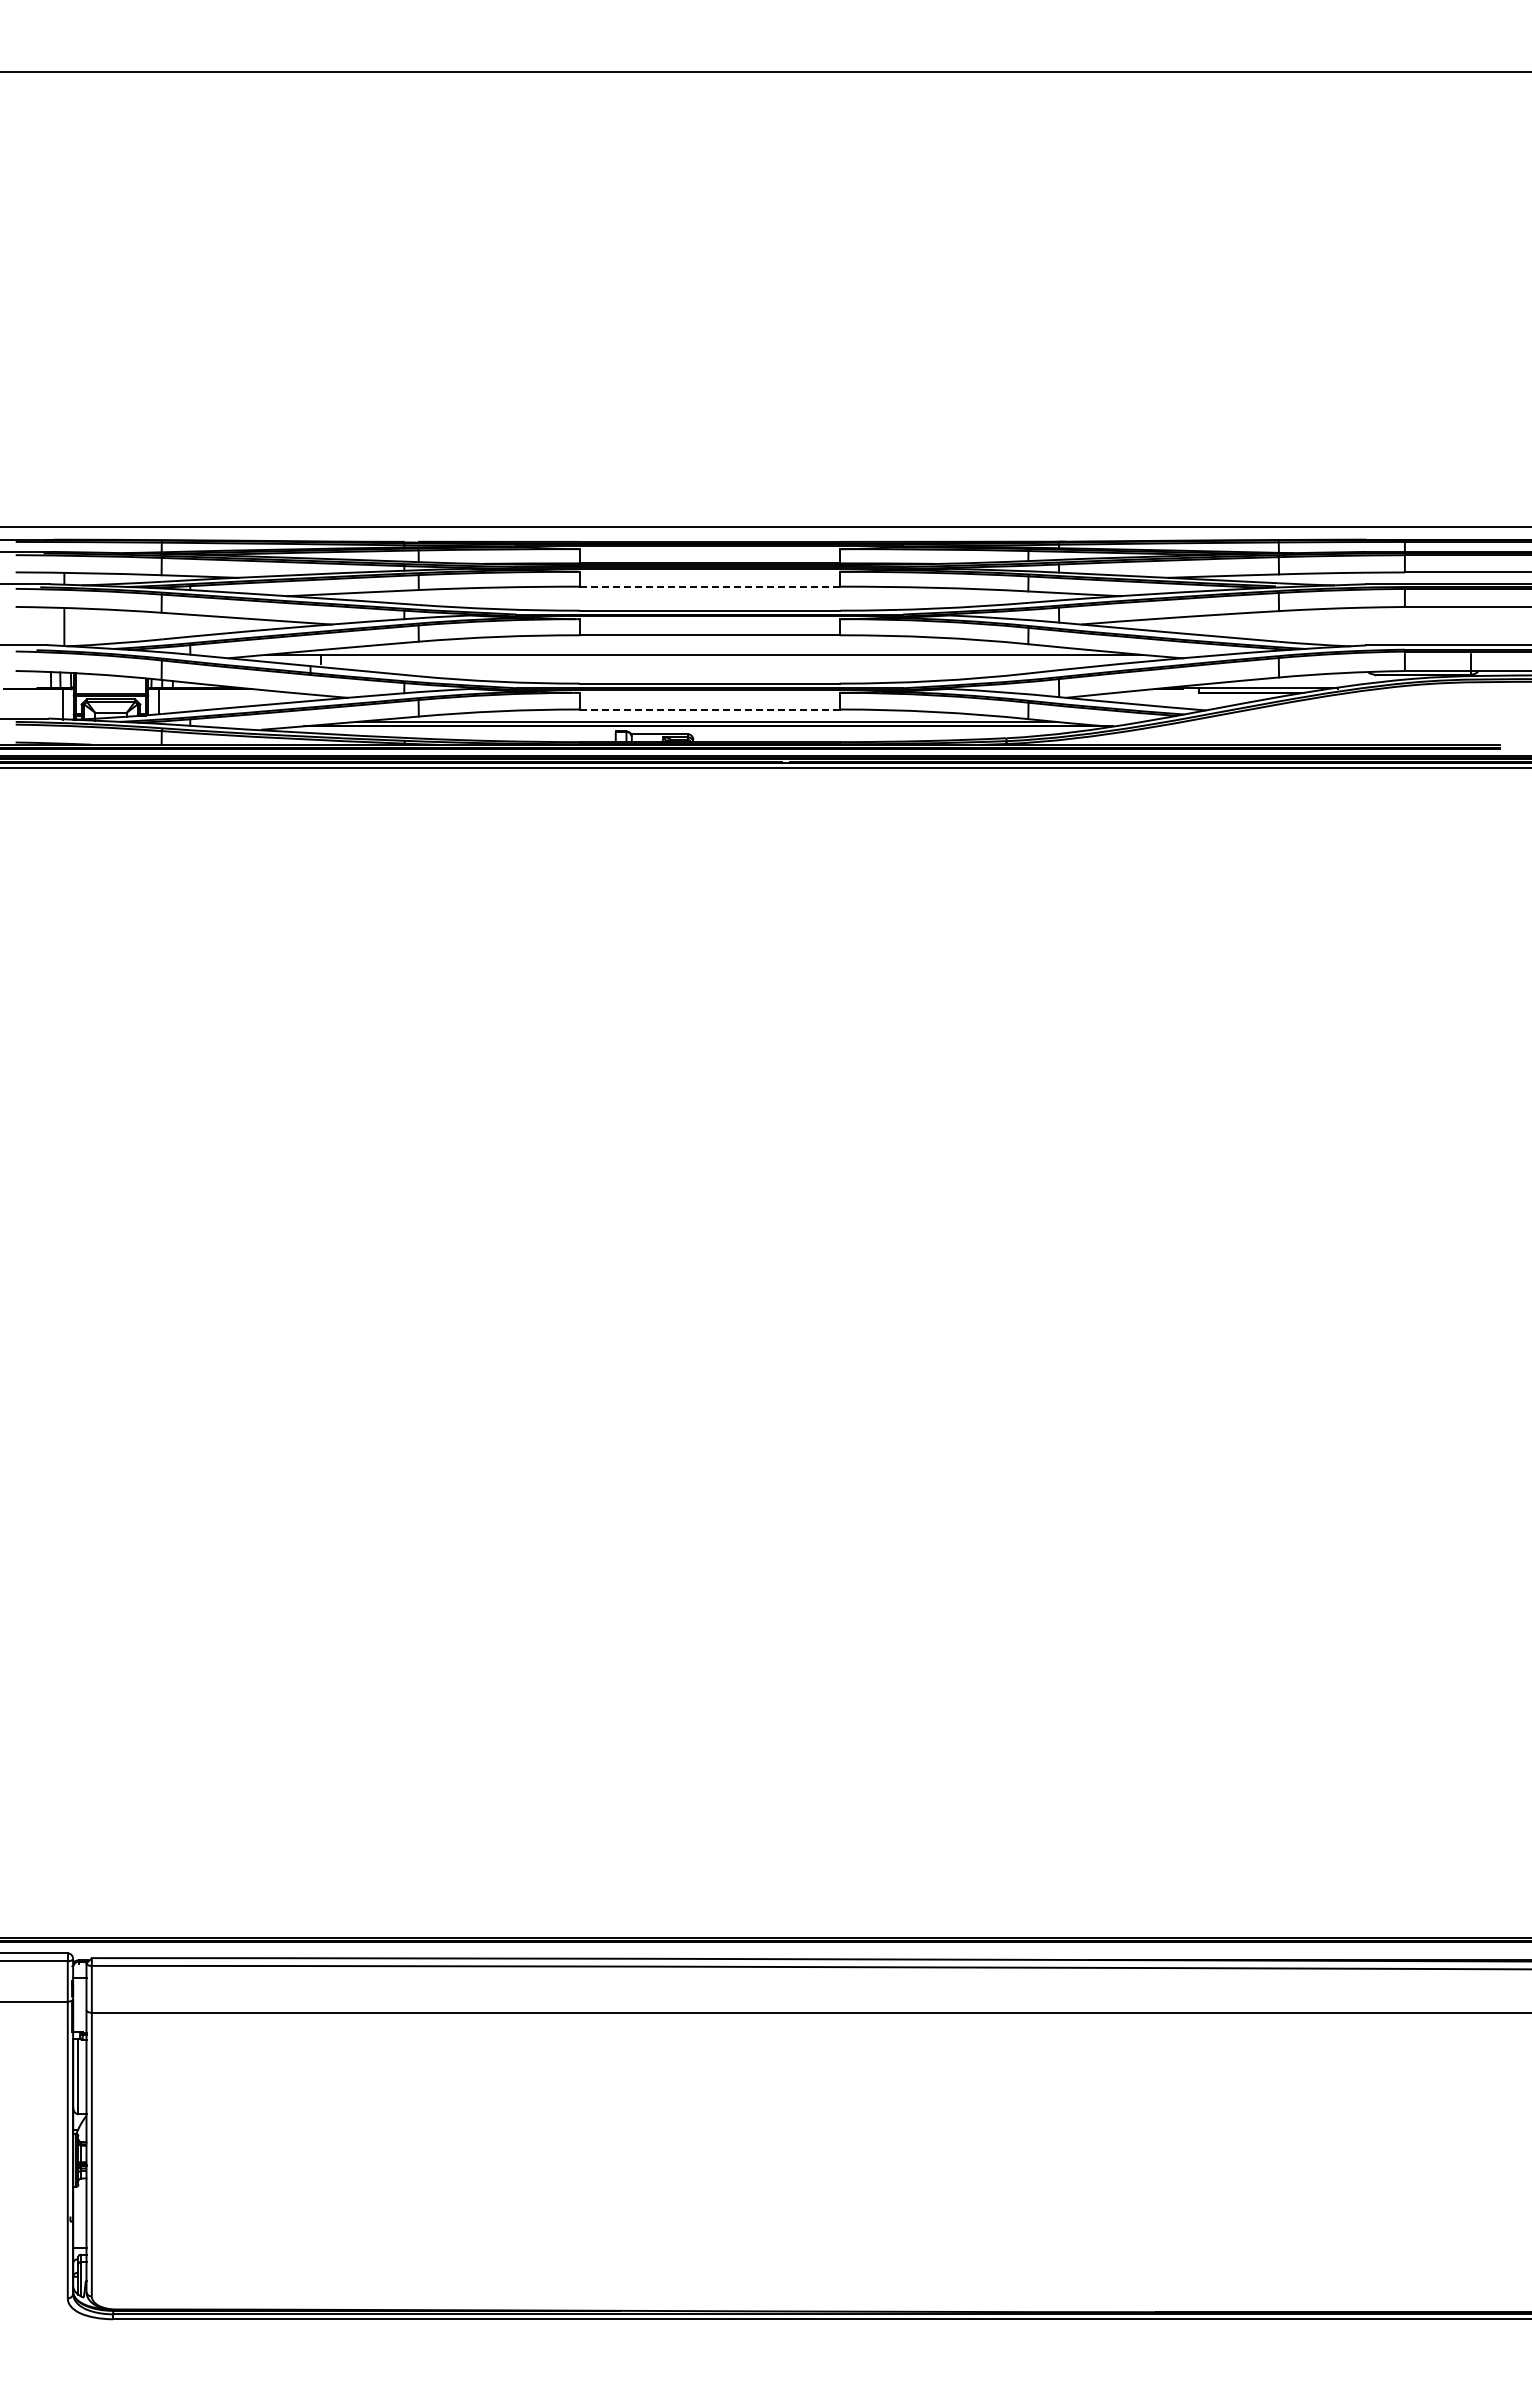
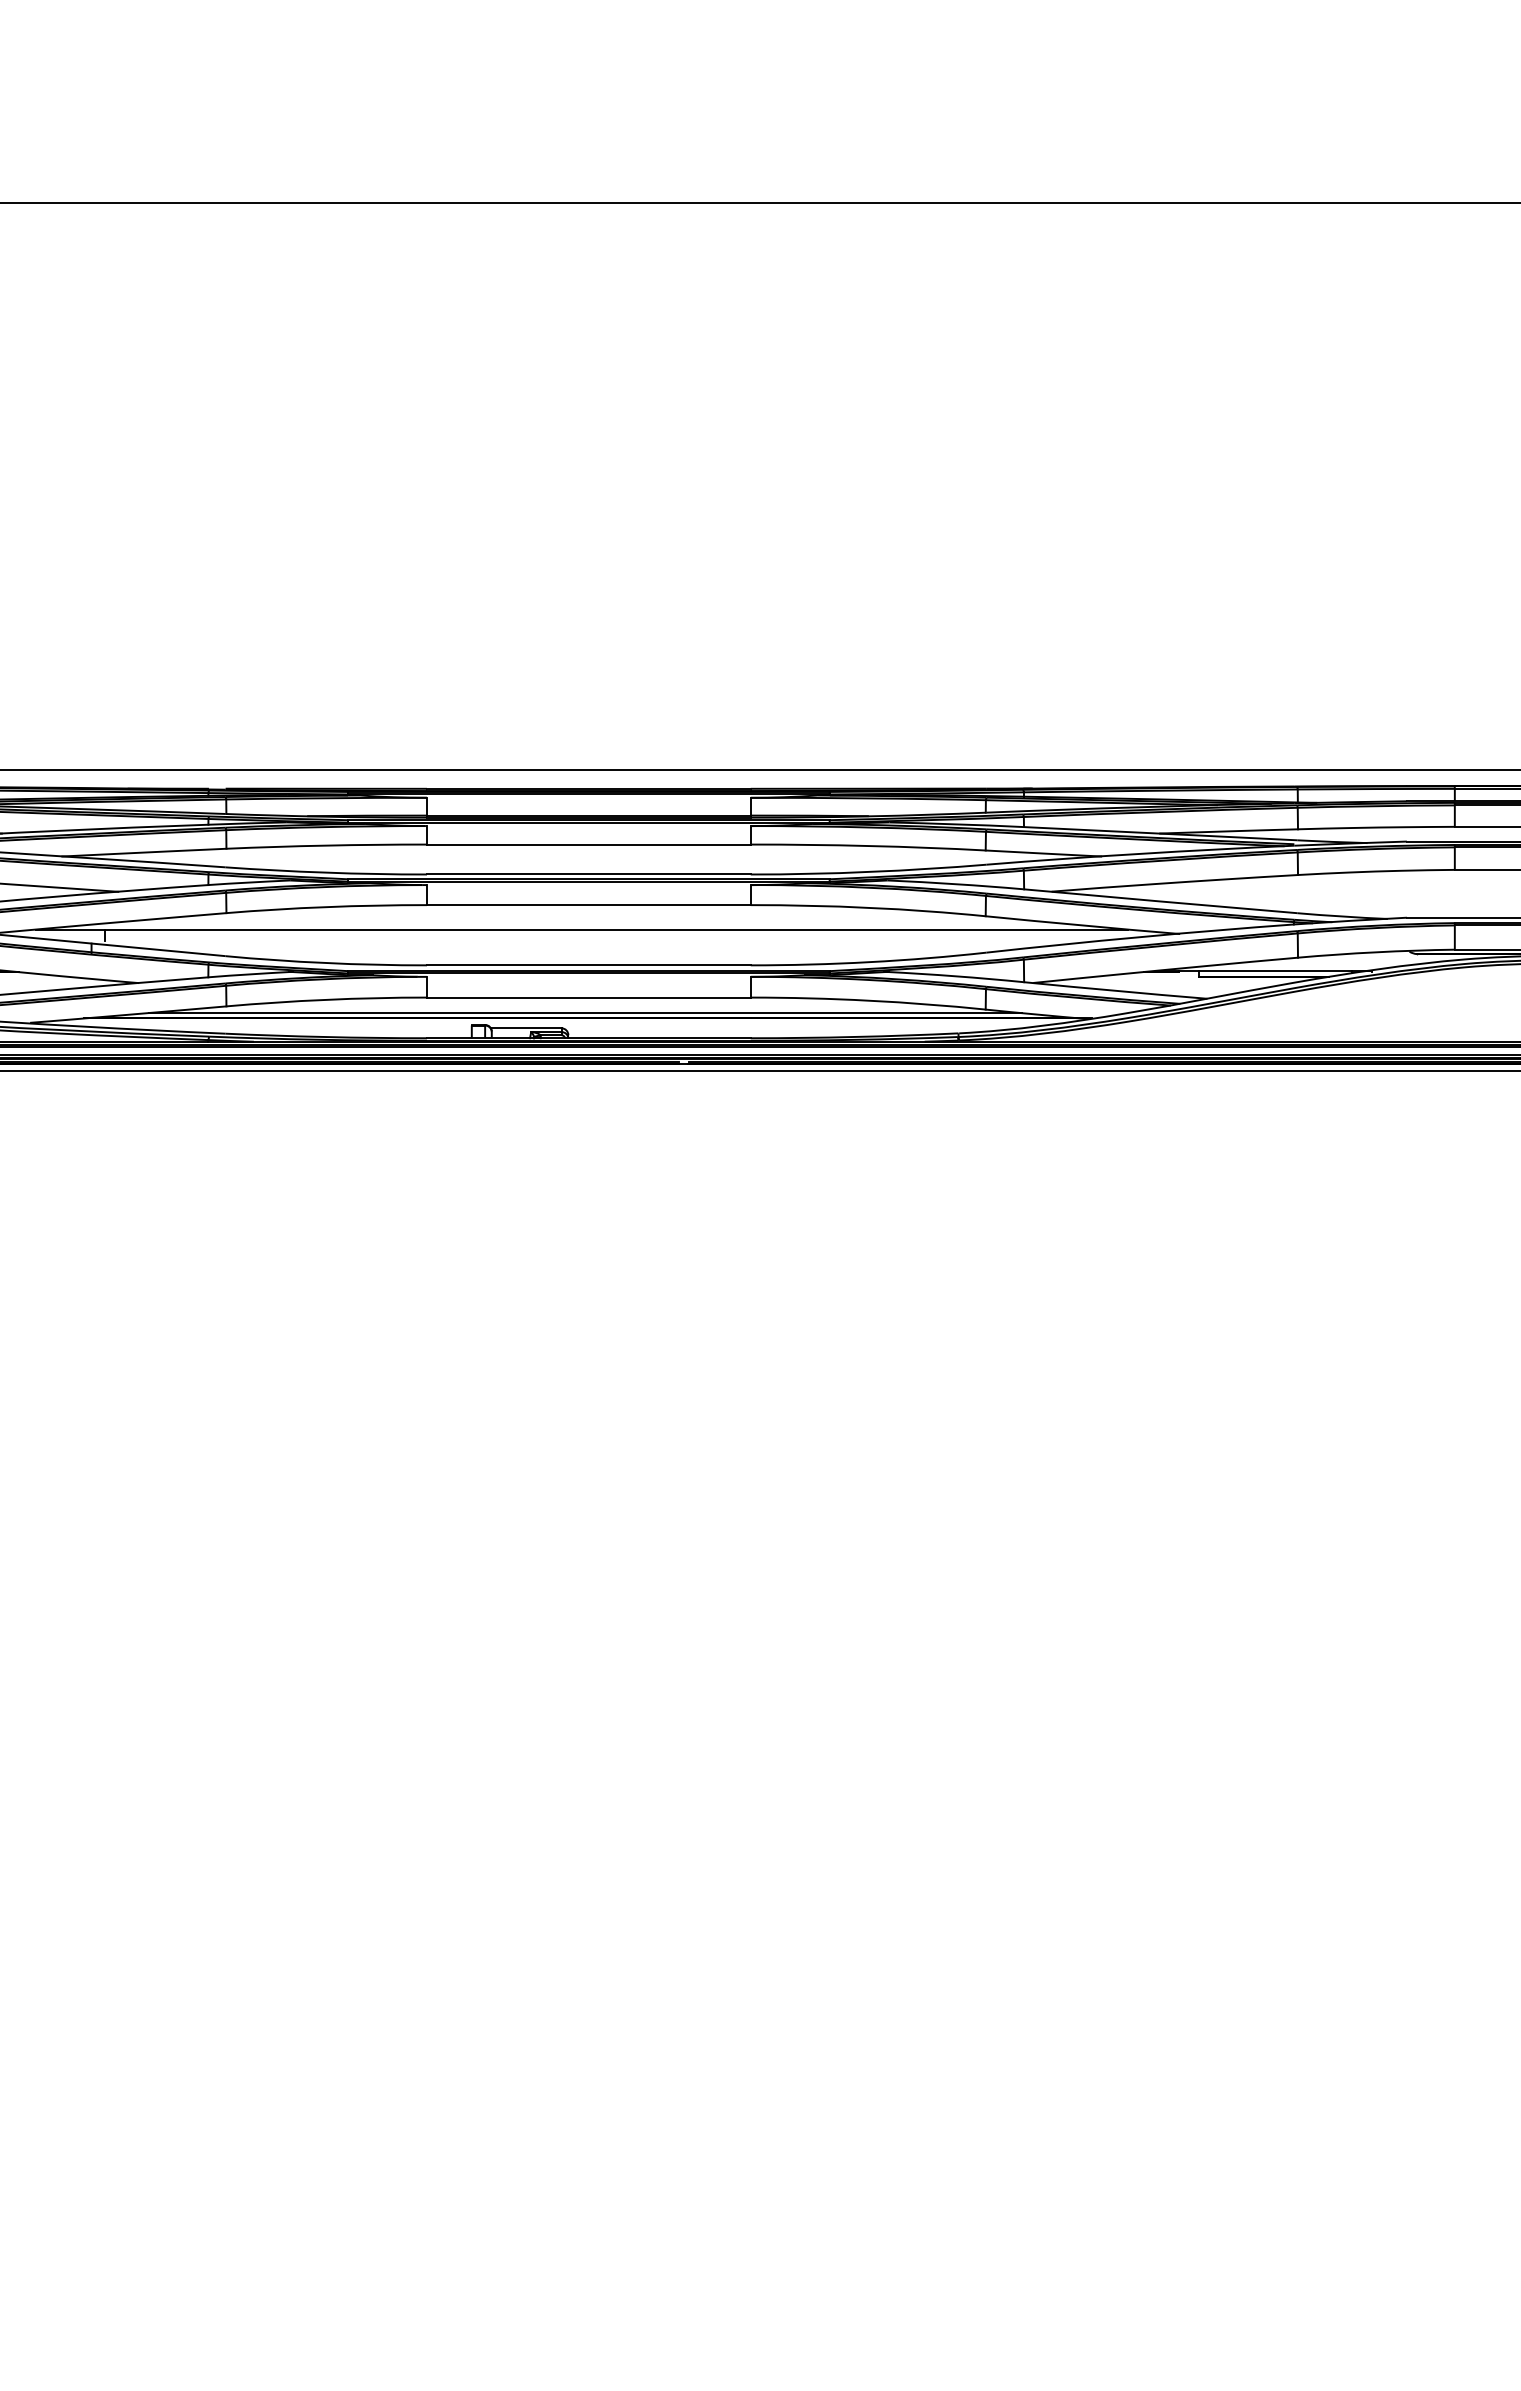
line: (709, 586) -> (588, 844), dashed -> solid
line: (709, 709) -> (588, 997), dashed -> solid

